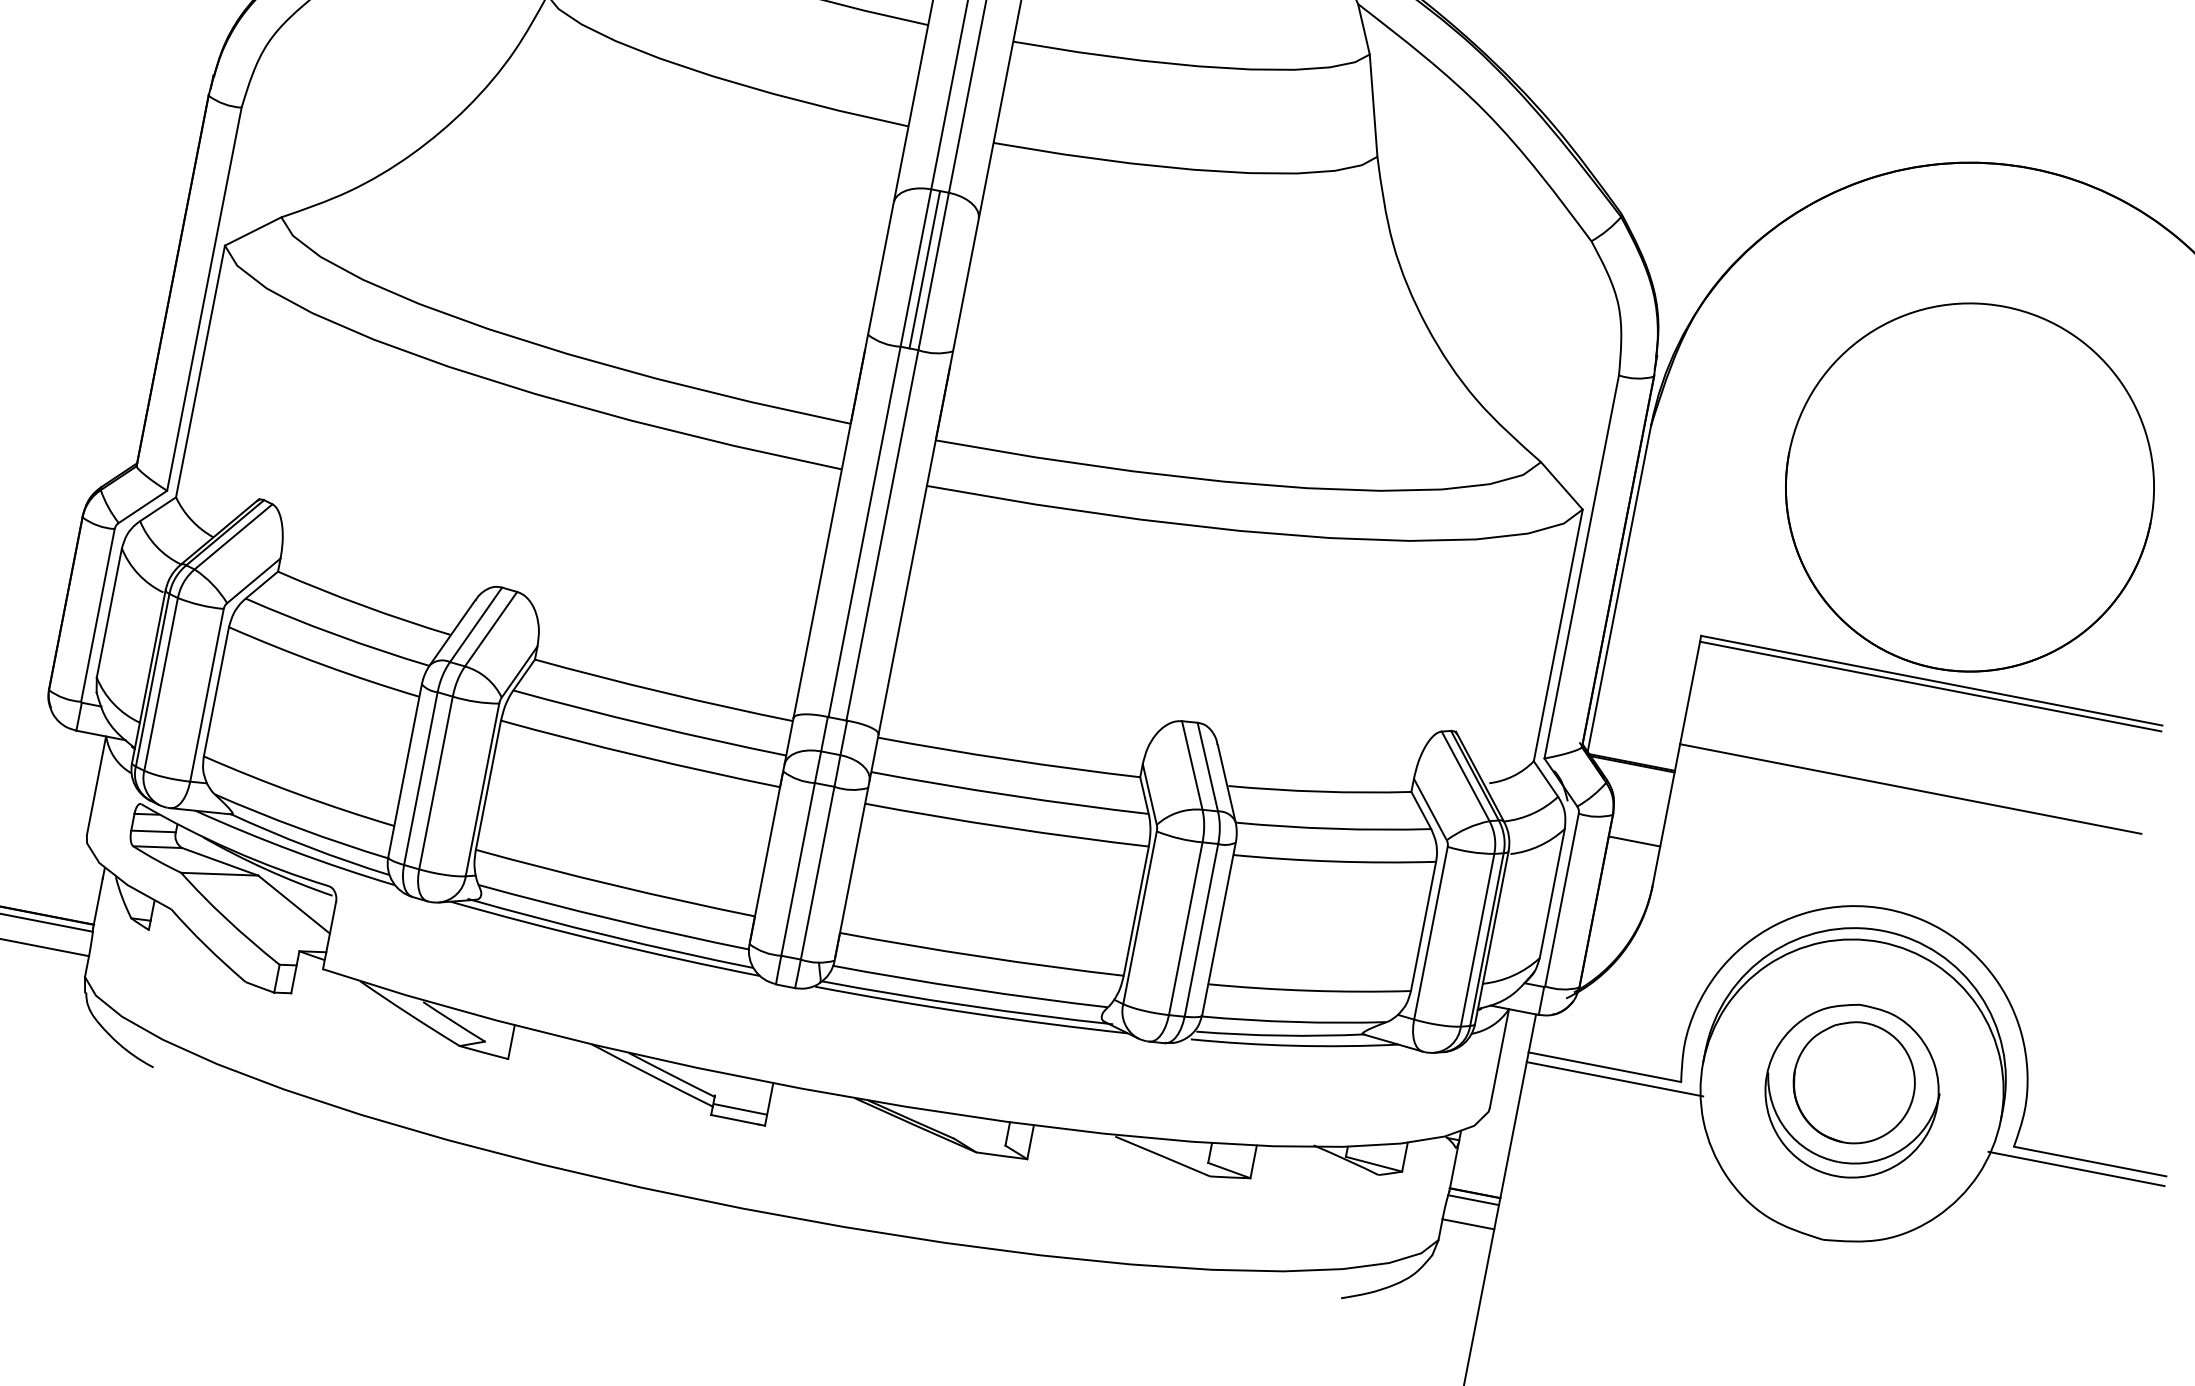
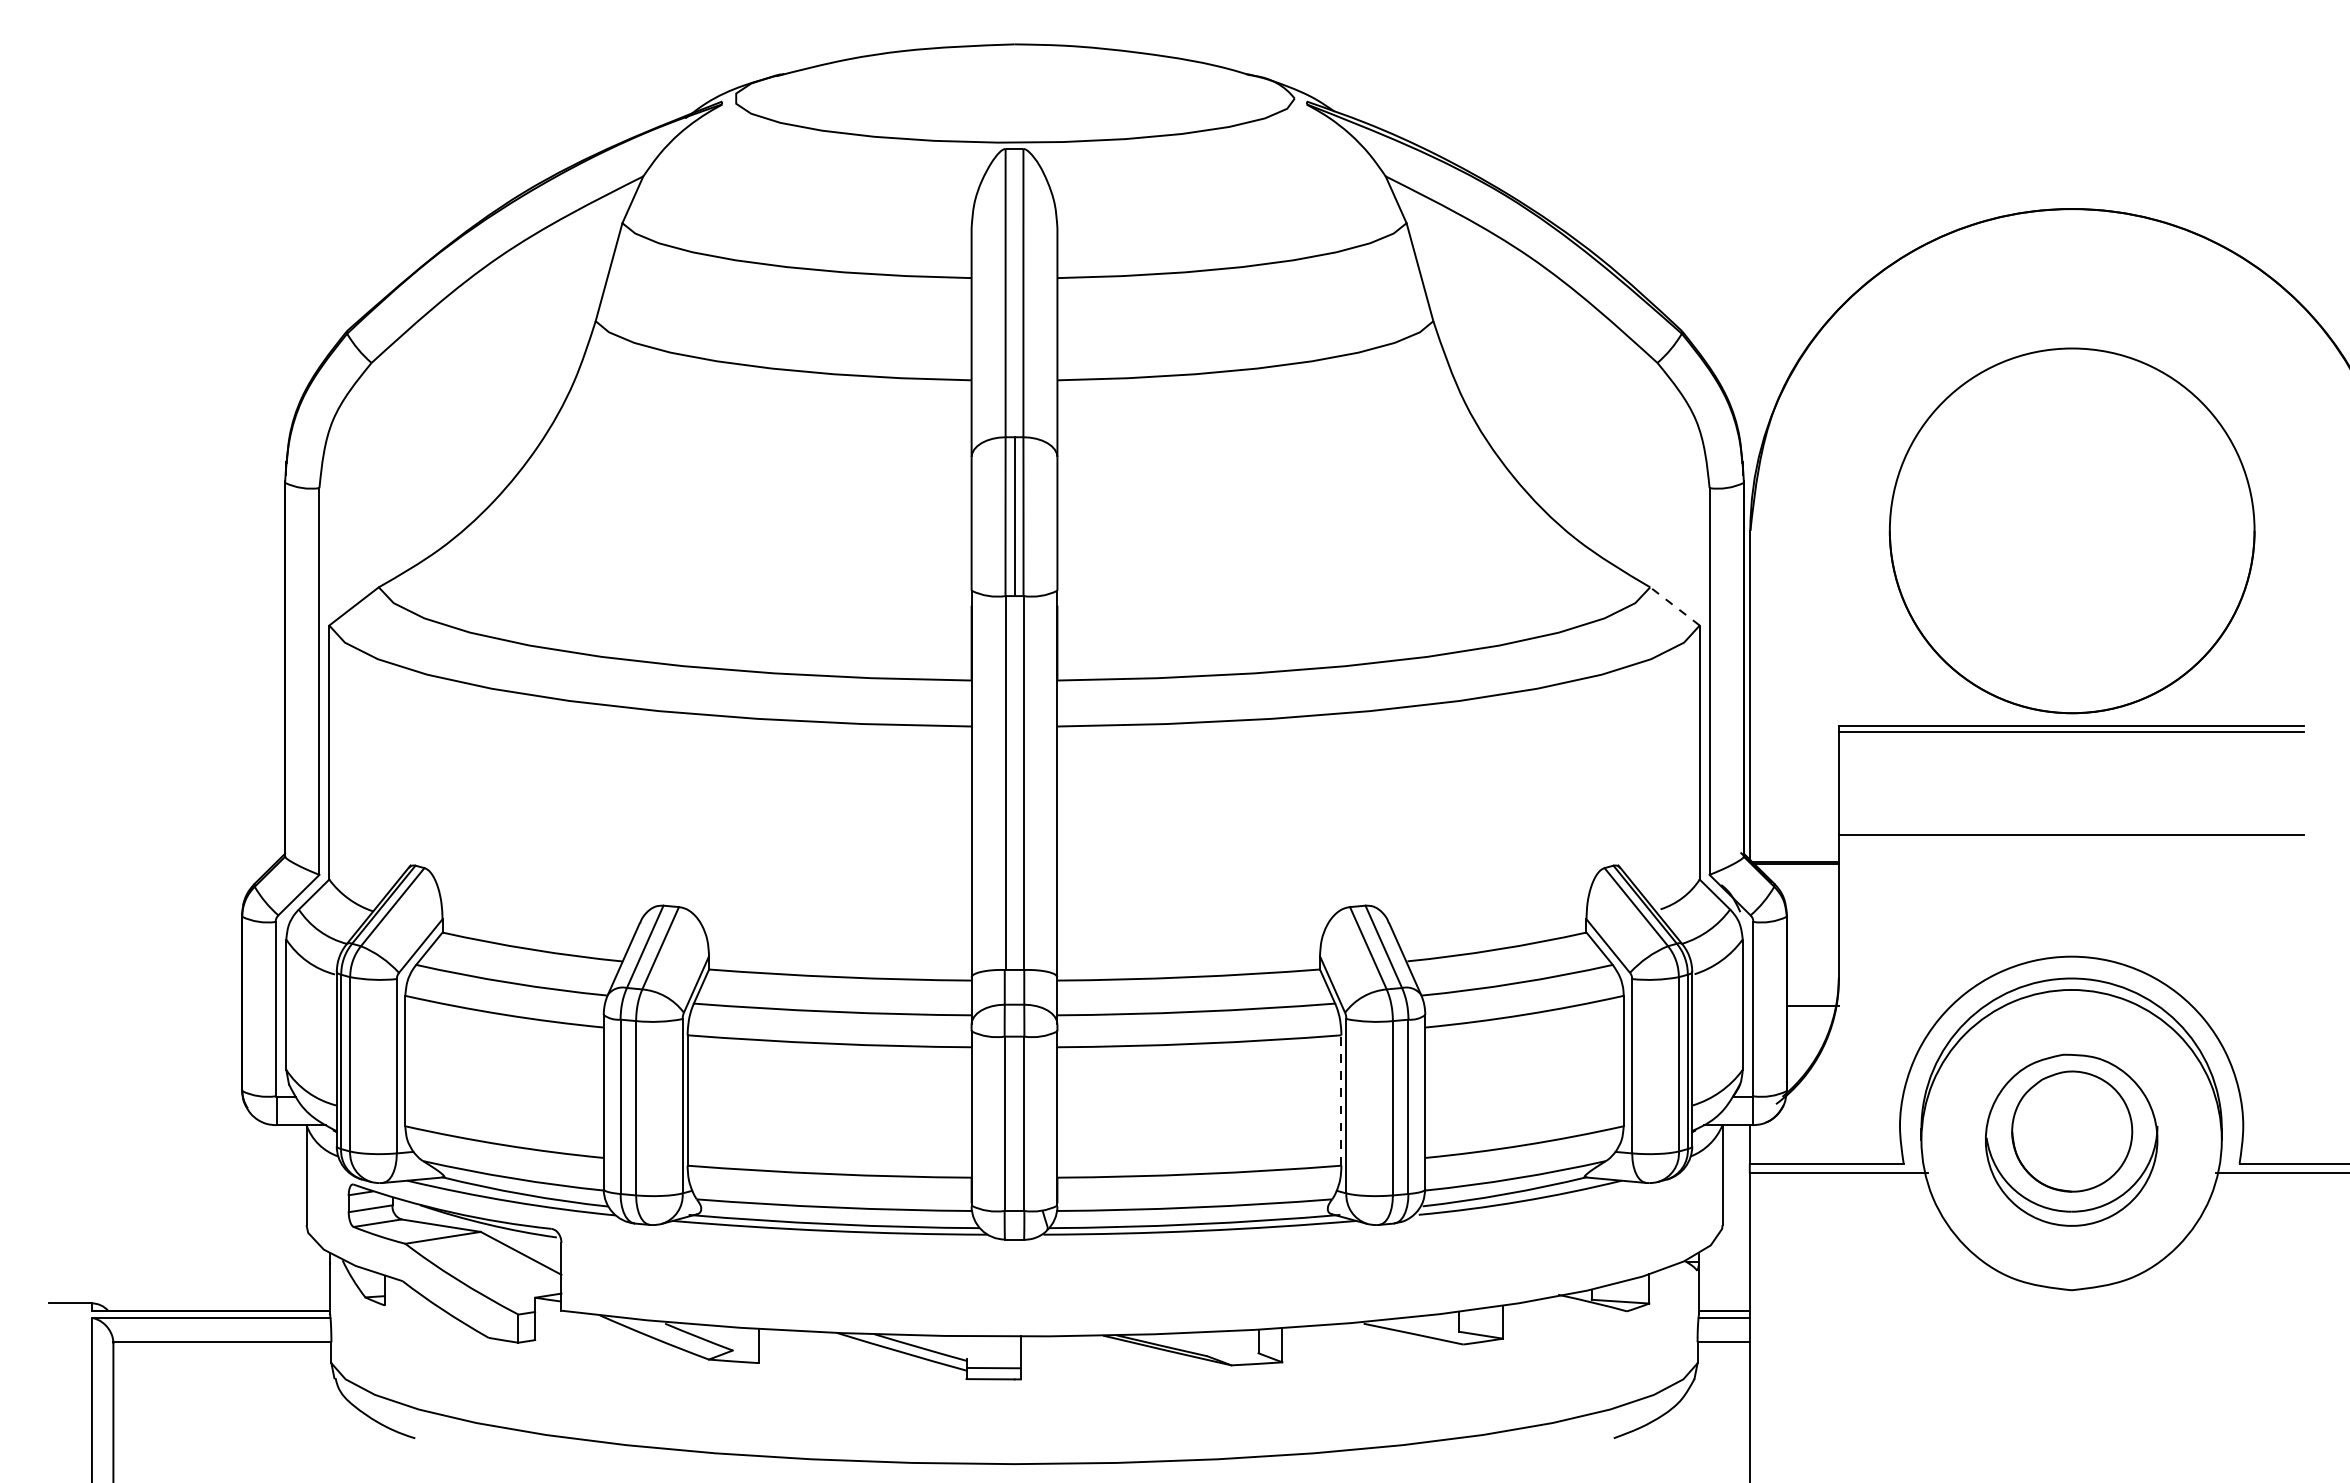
line: (1561, 485) -> (1674, 606), solid -> dashed
line: (1634, 841) -> (1812, 1005), moved
line: (1136, 911) -> (1341, 1100), solid -> dashed

